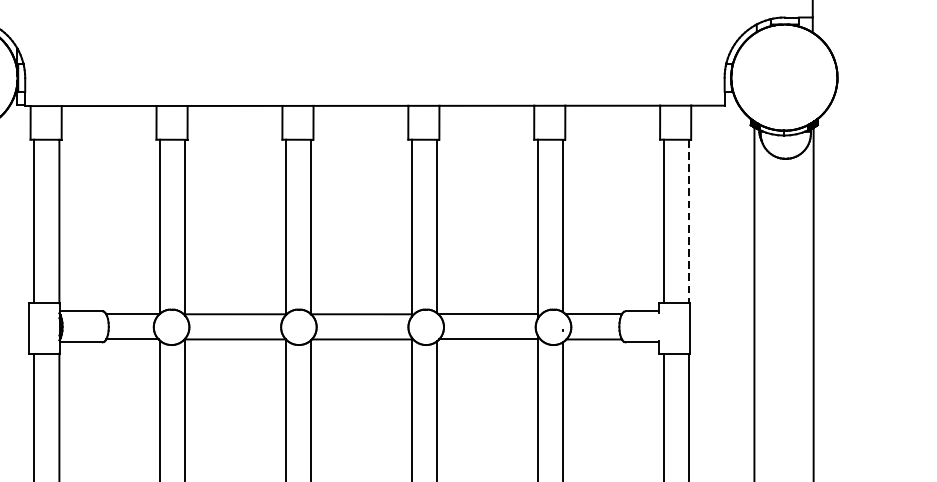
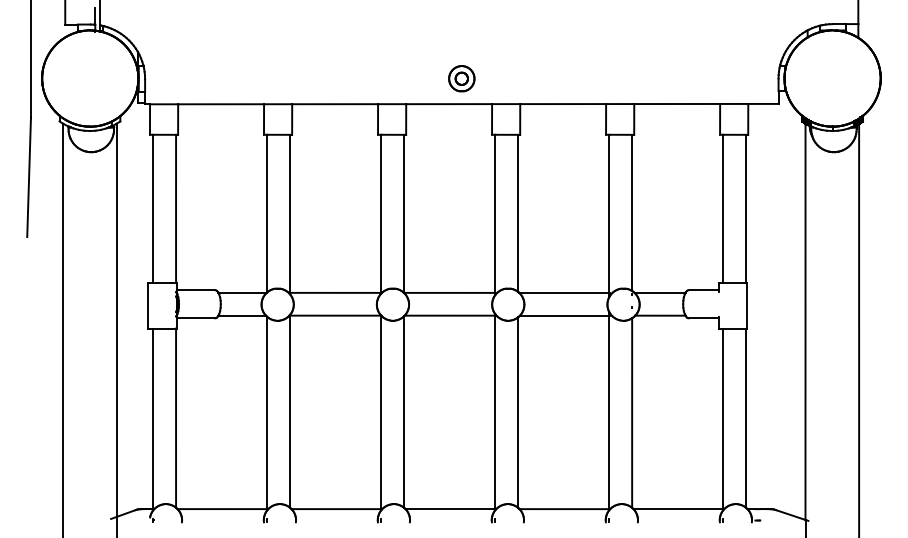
part: (374, 77) -> (461, 78), added
line: (689, 222) -> (746, 209), dashed -> solid

